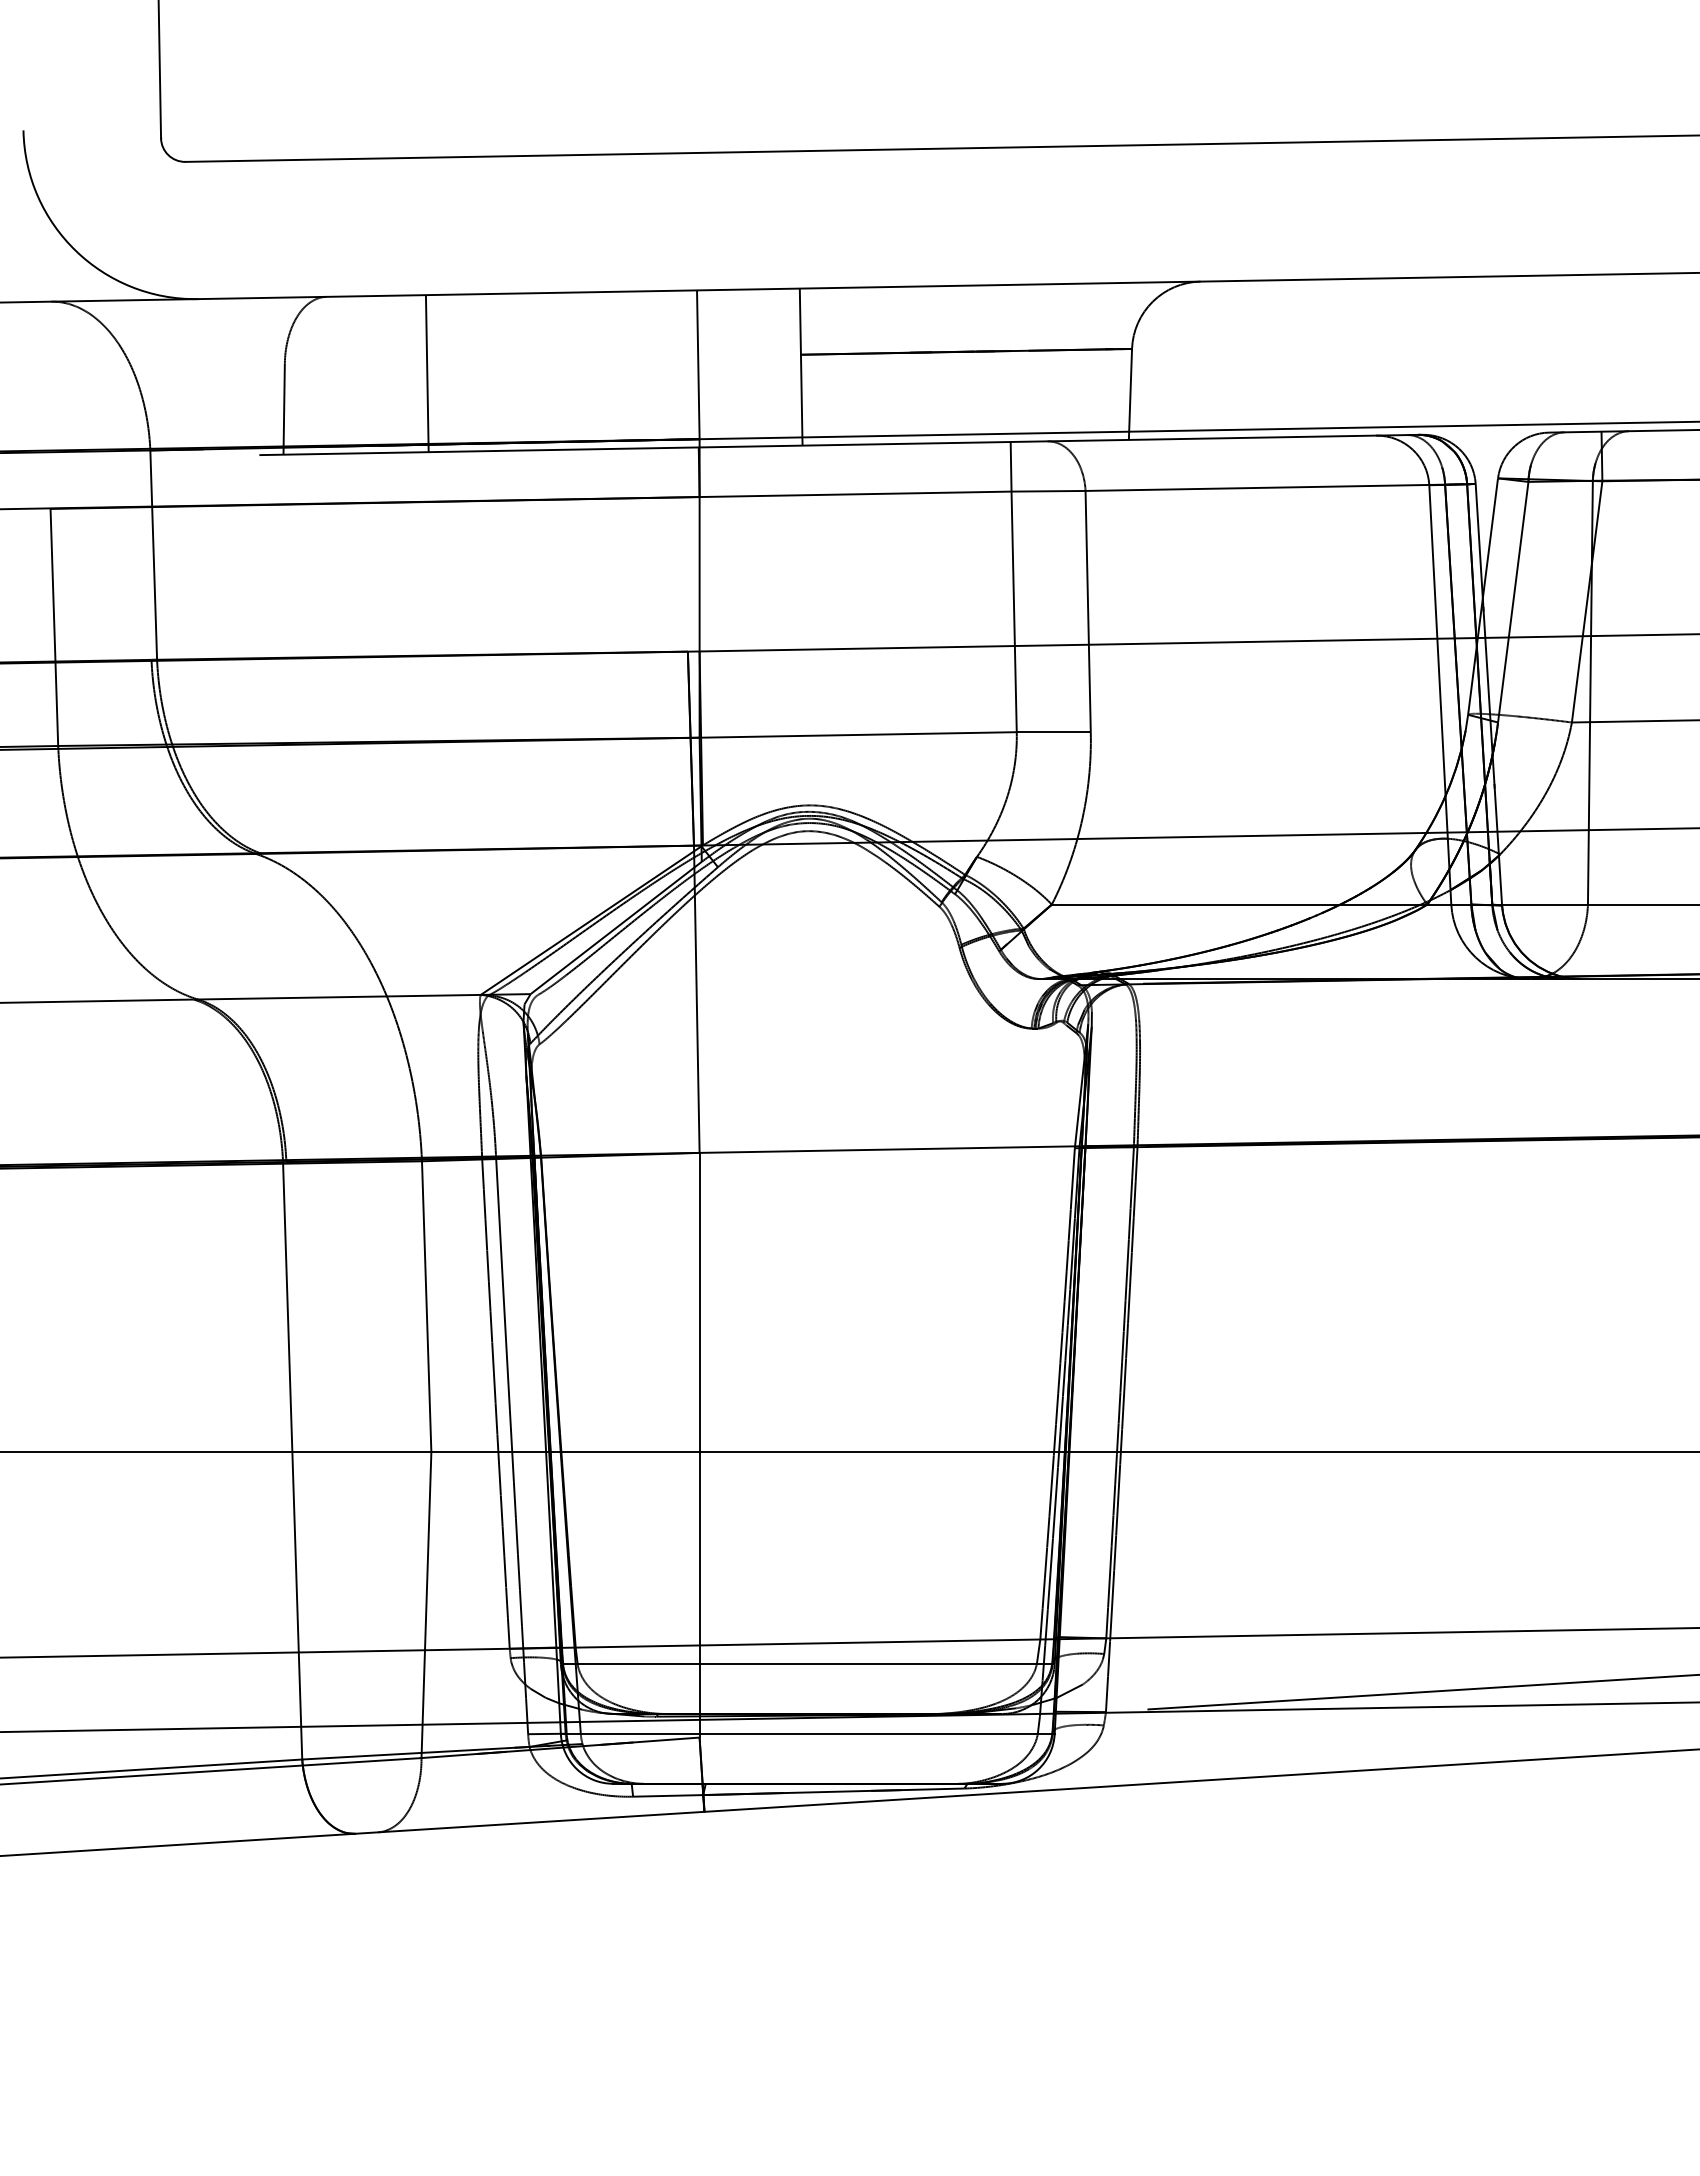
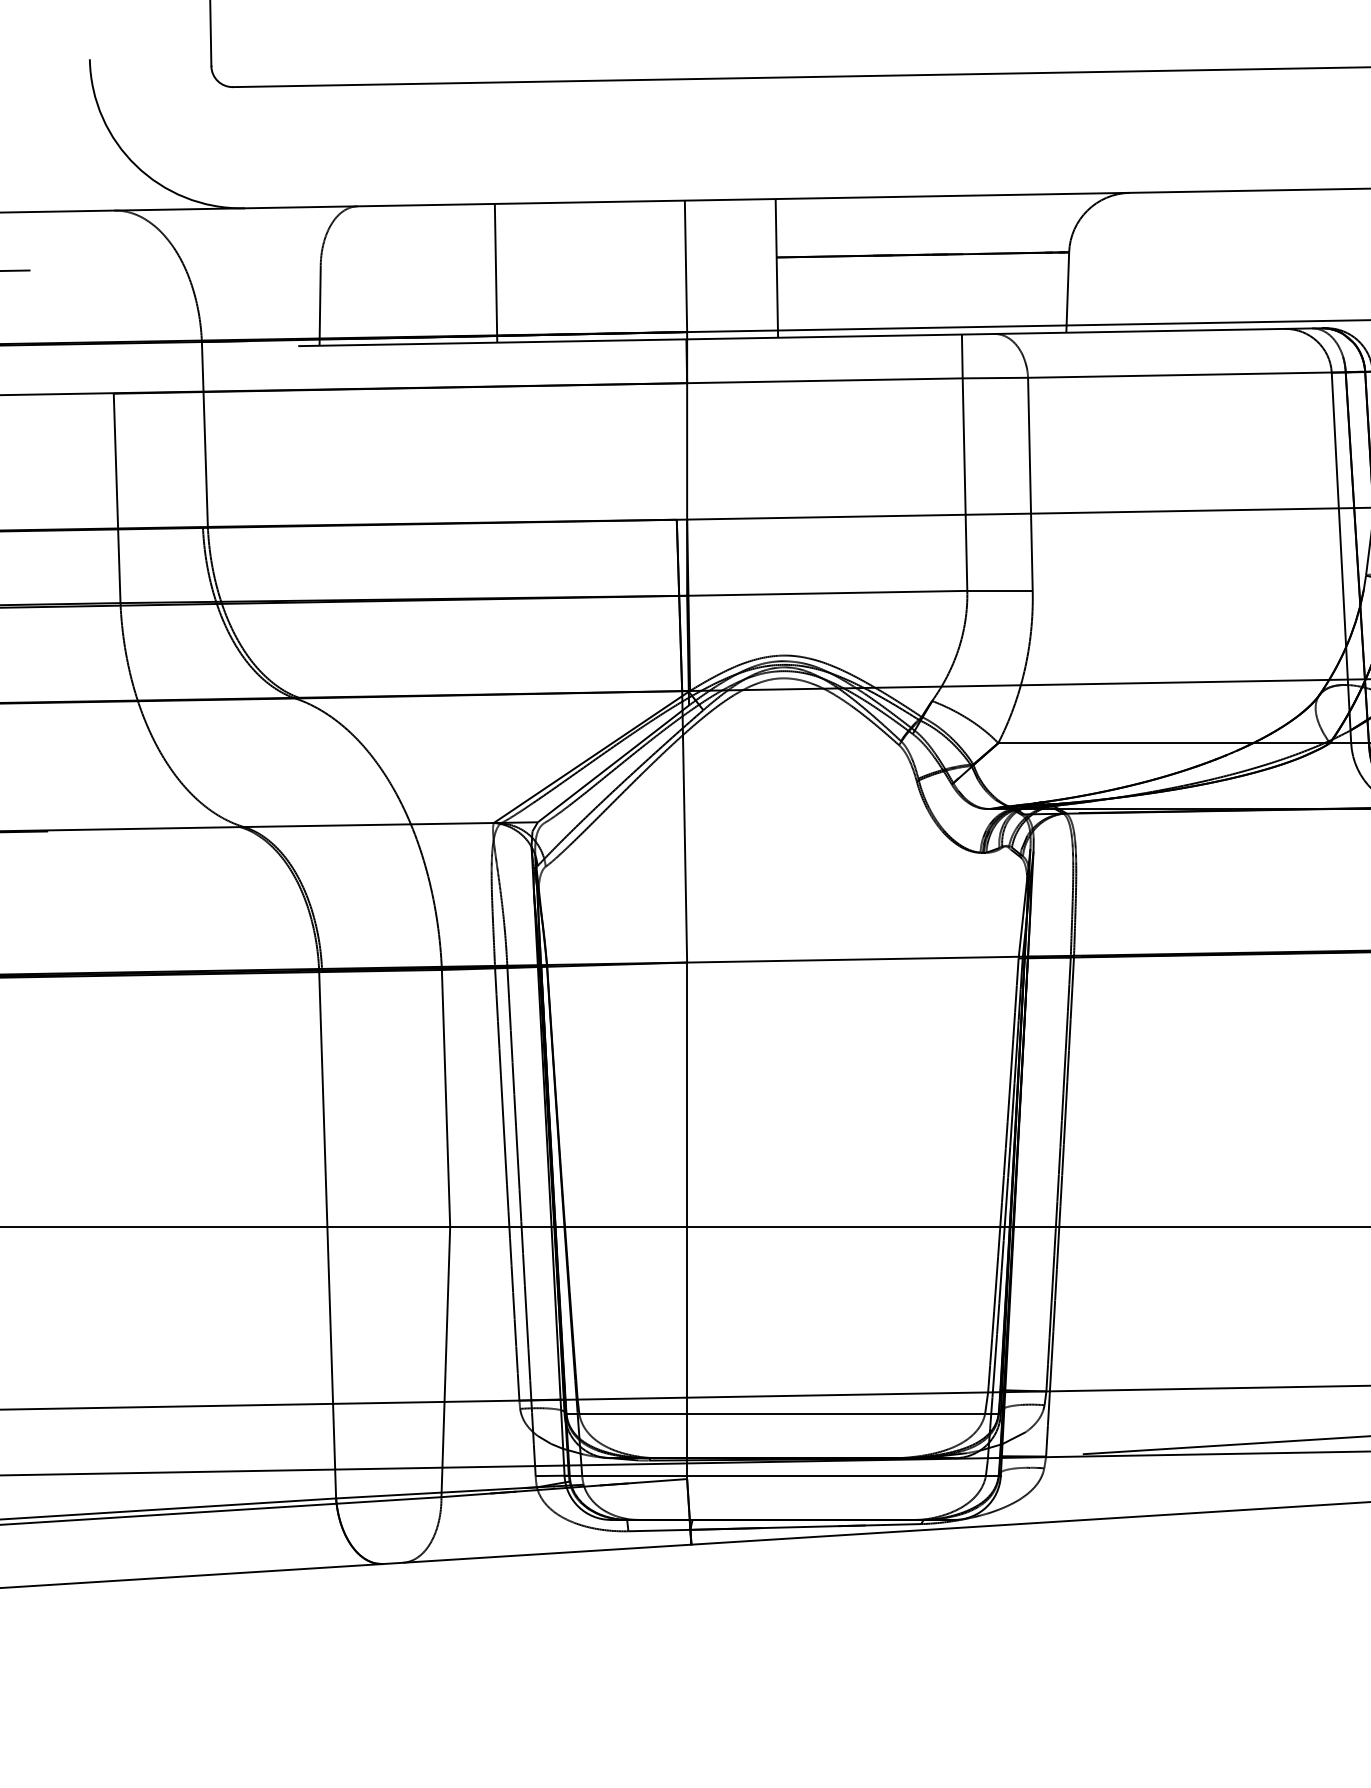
line: (426, 373) -> (495, 273), moved

